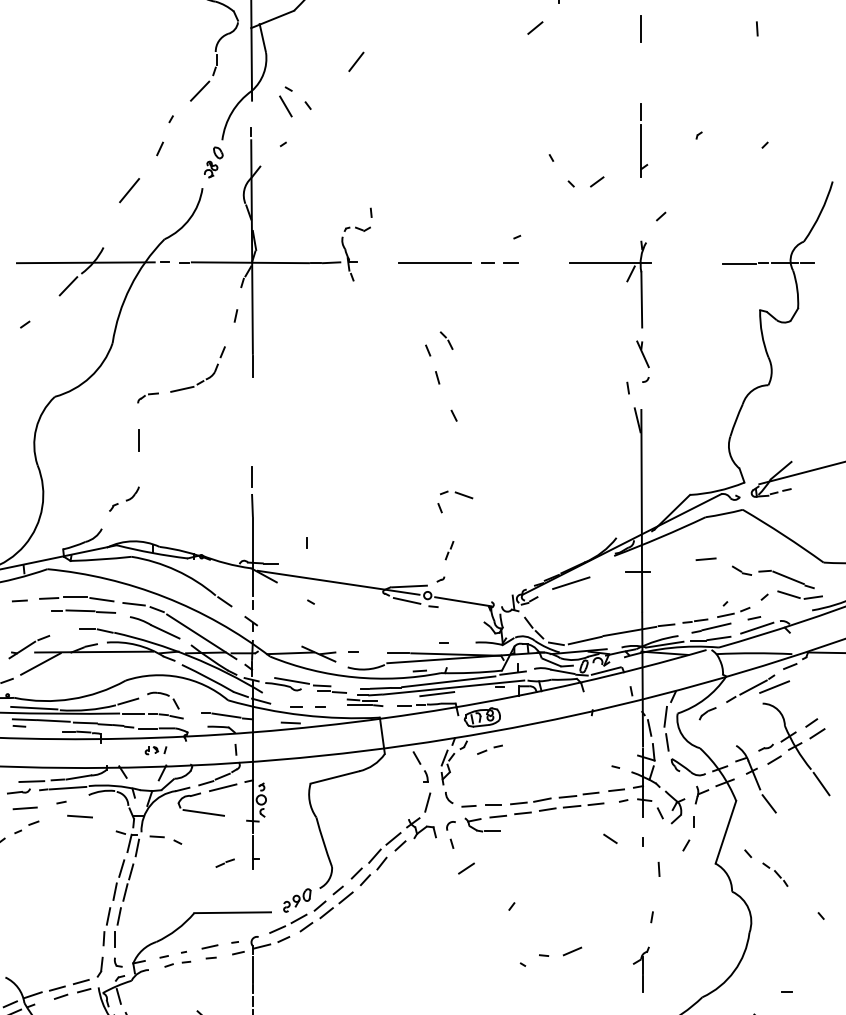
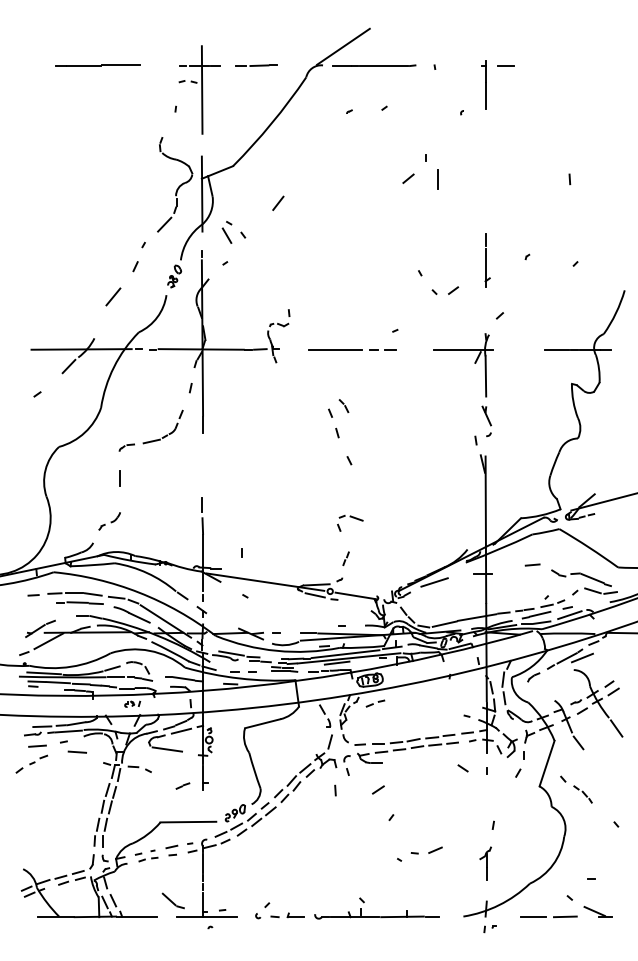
line: (641, 29) -> (437, 179), moved
line: (466, 867) -> (378, 789), moved
line: (659, 869) -> (335, 790), moved

